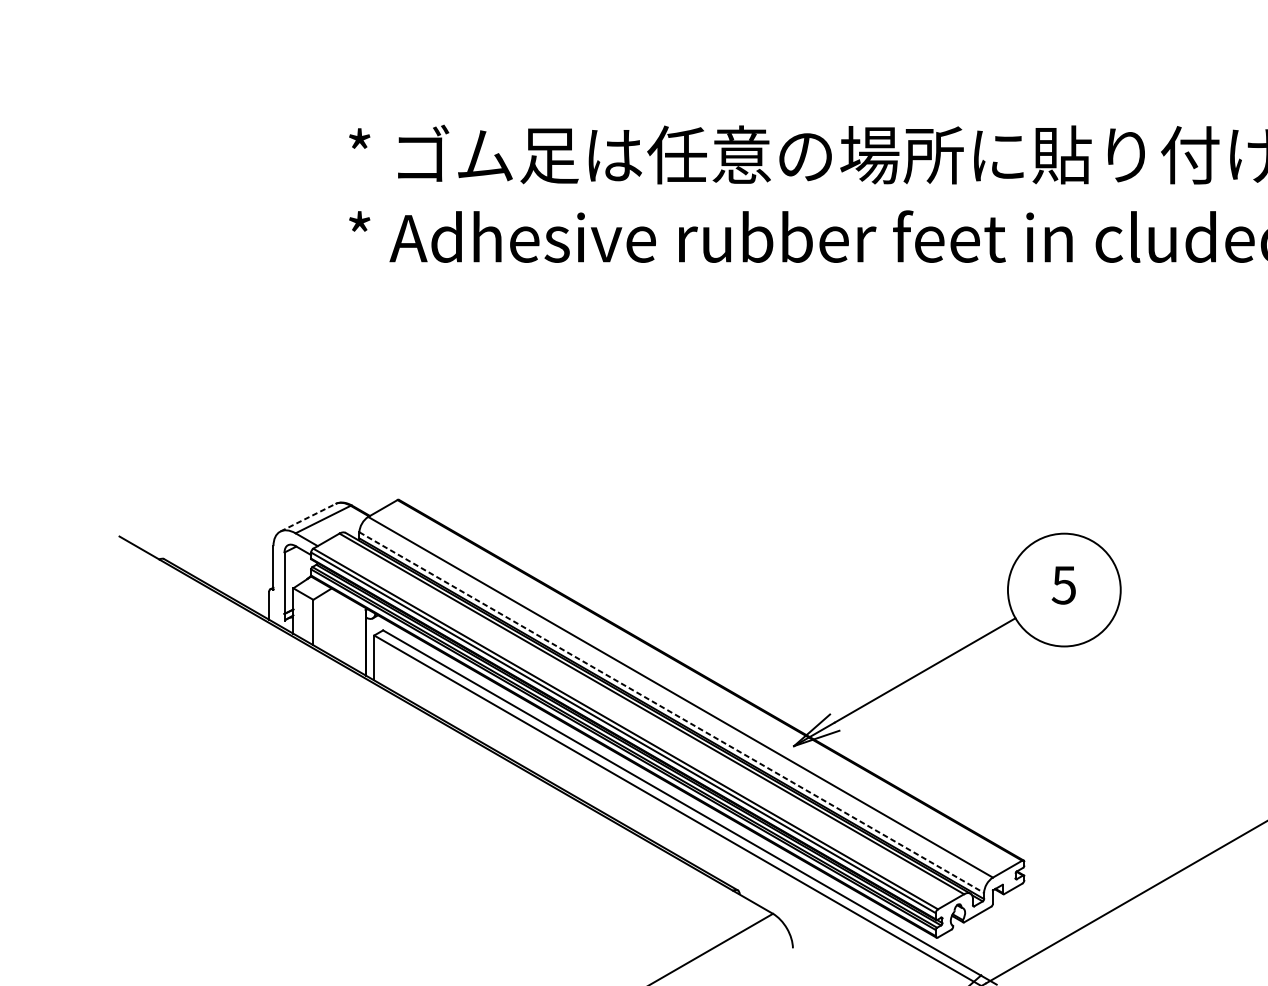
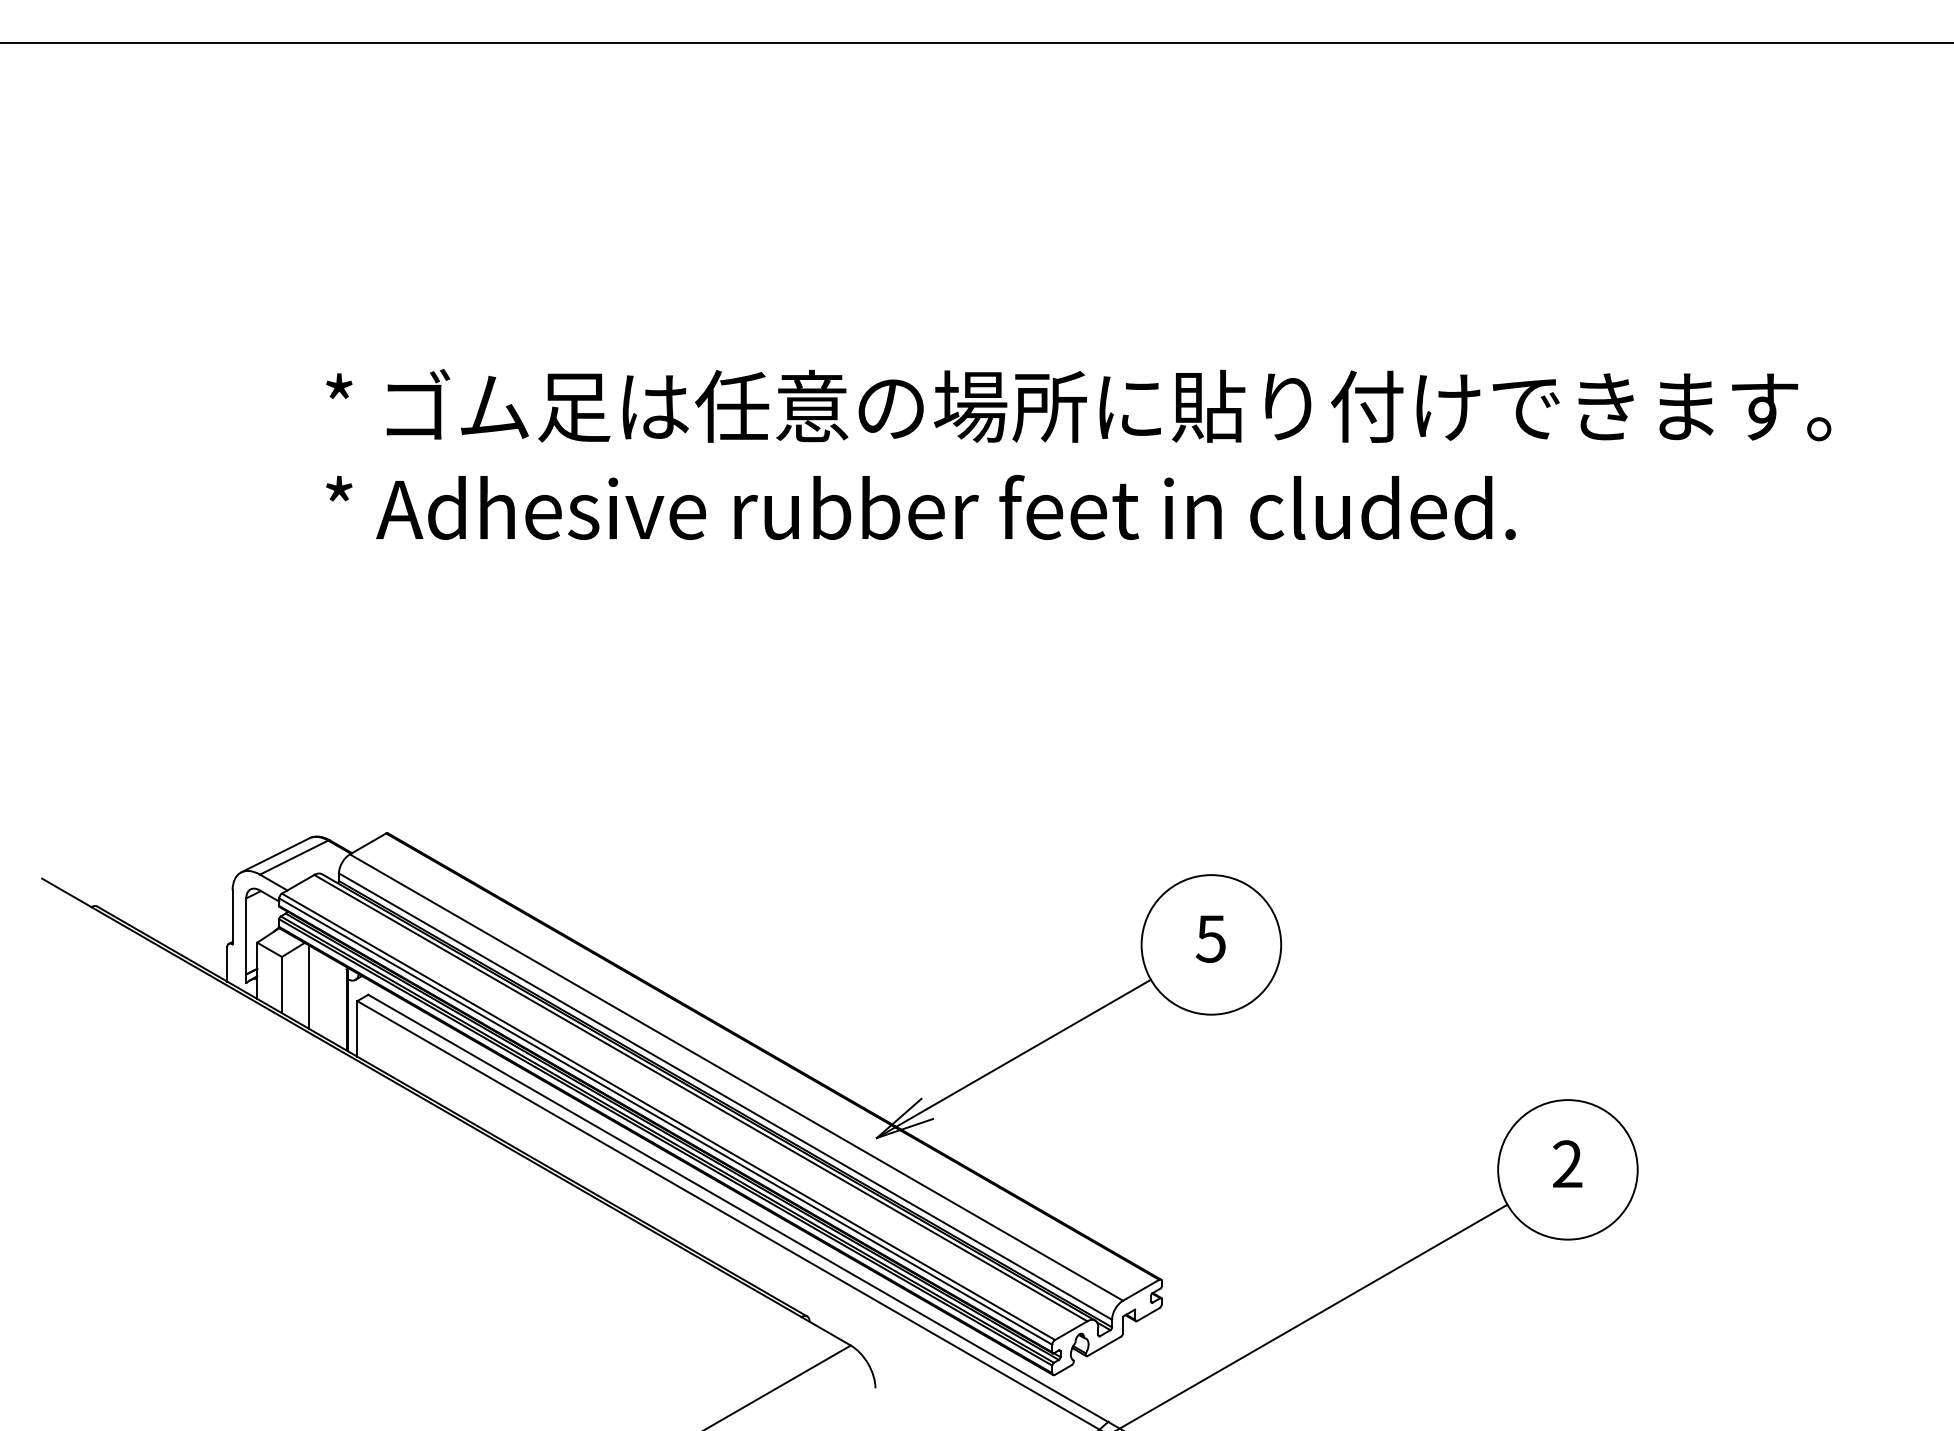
line: (308, 517) -> (275, 855), dashed -> solid
line: (335, 624) -> (309, 987), added
line: (671, 712) -> (725, 1096), dashed -> solid

